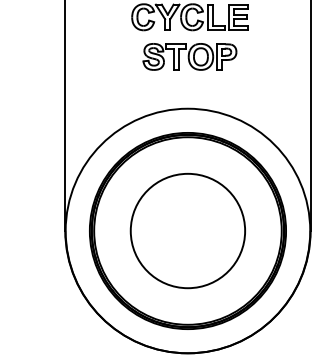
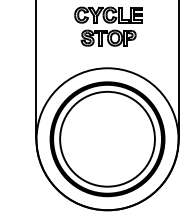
circle: (187, 229) -> (107, 138), size x1.43

